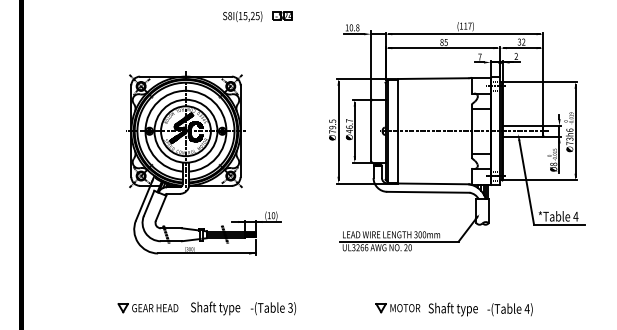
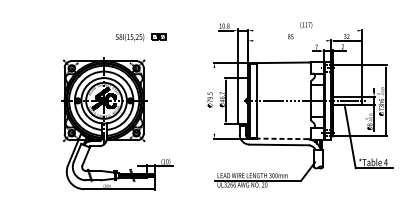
part: (257, 16) -> (140, 37), moved
line: (463, 34) -> (304, 30), removed
line: (442, 48) -> (289, 41), removed
line: (338, 131) -> (214, 101), removed
line: (432, 183) -> (282, 138), solid -> dashed

